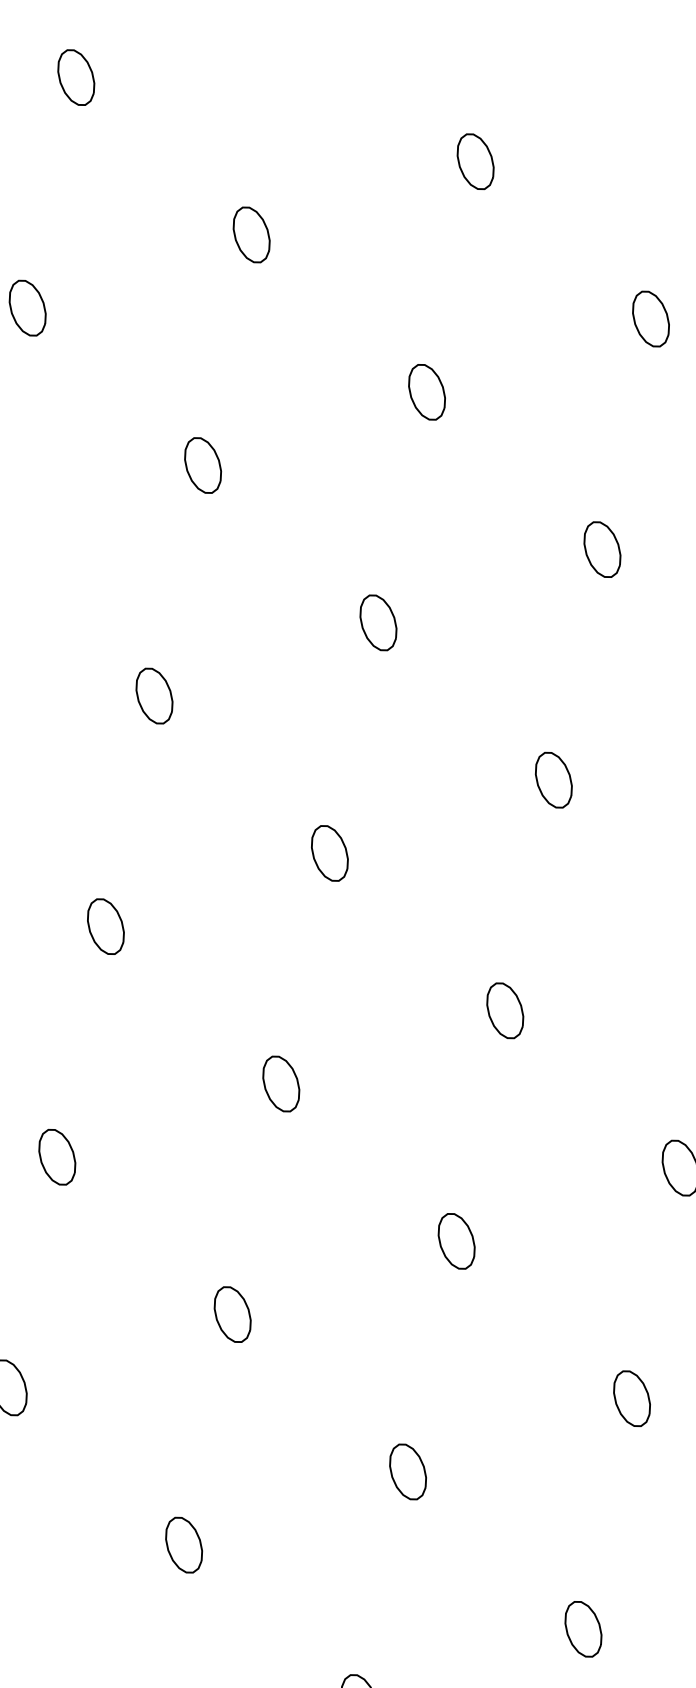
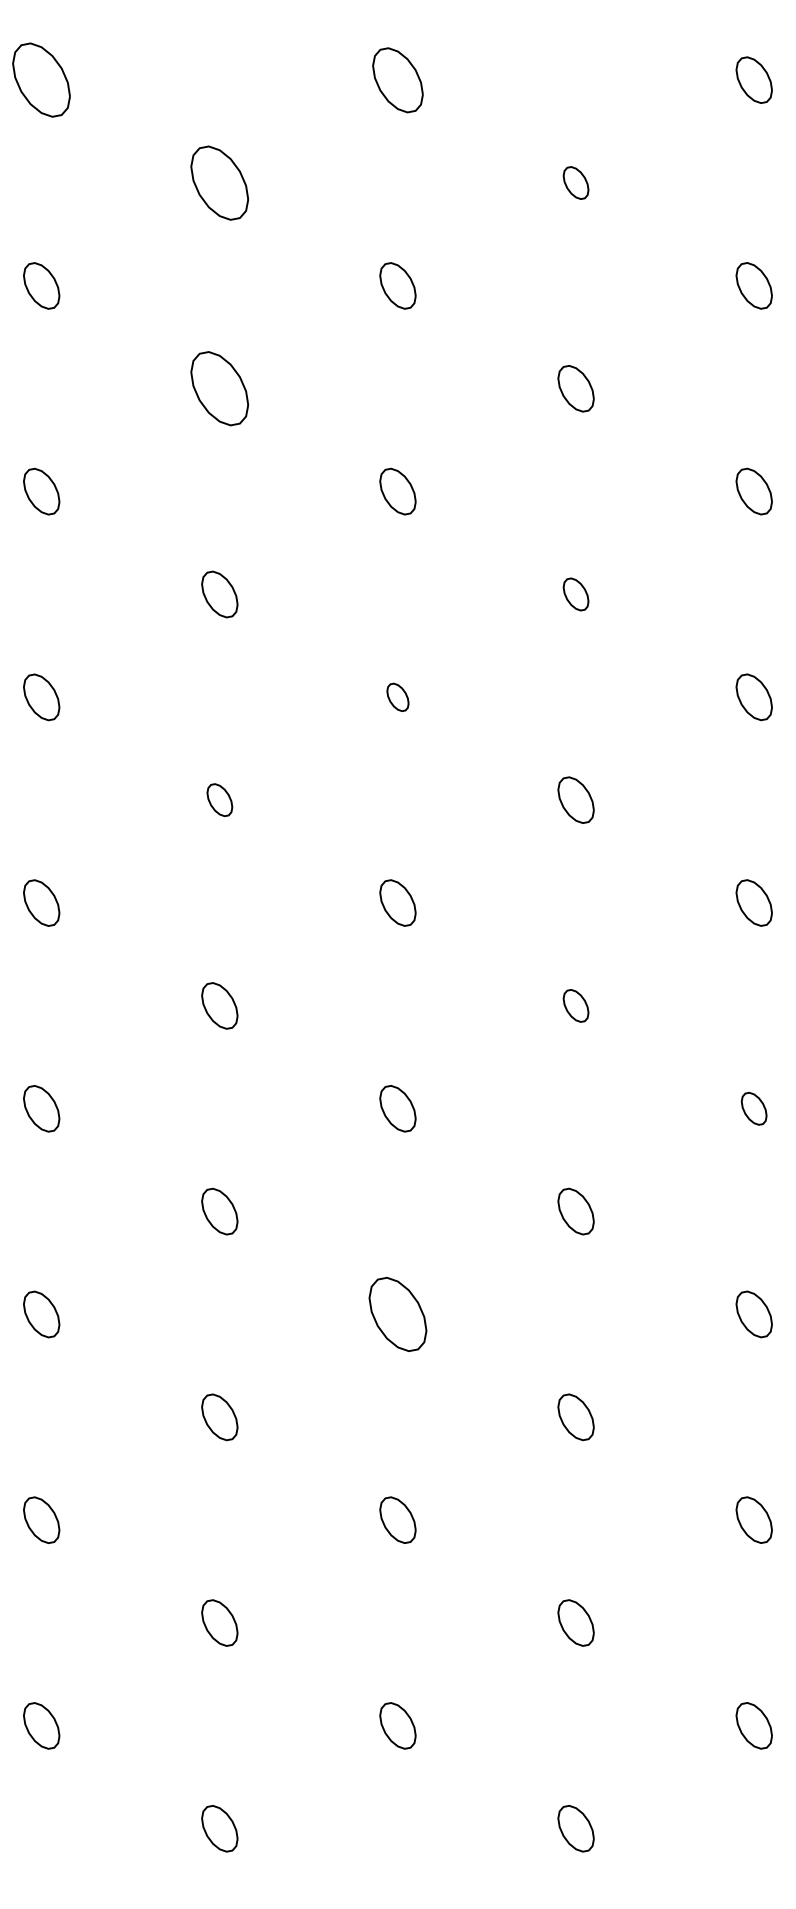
part: (76, 77) -> (41, 80), size x1.6
part: (475, 160) -> (397, 79), size x1.4
part: (251, 234) -> (219, 182), size x1.6
part: (650, 318) -> (575, 182), size x0.7
part: (202, 465) -> (219, 388), size x1.6
part: (553, 780) -> (575, 594), size x0.7
part: (329, 853) -> (397, 697), size x0.6
part: (105, 925) -> (219, 799), size x0.7
part: (456, 1240) -> (575, 1005), size x0.7
part: (631, 1398) -> (753, 1108), size x0.7
part: (183, 1545) -> (397, 1314), size x1.6

